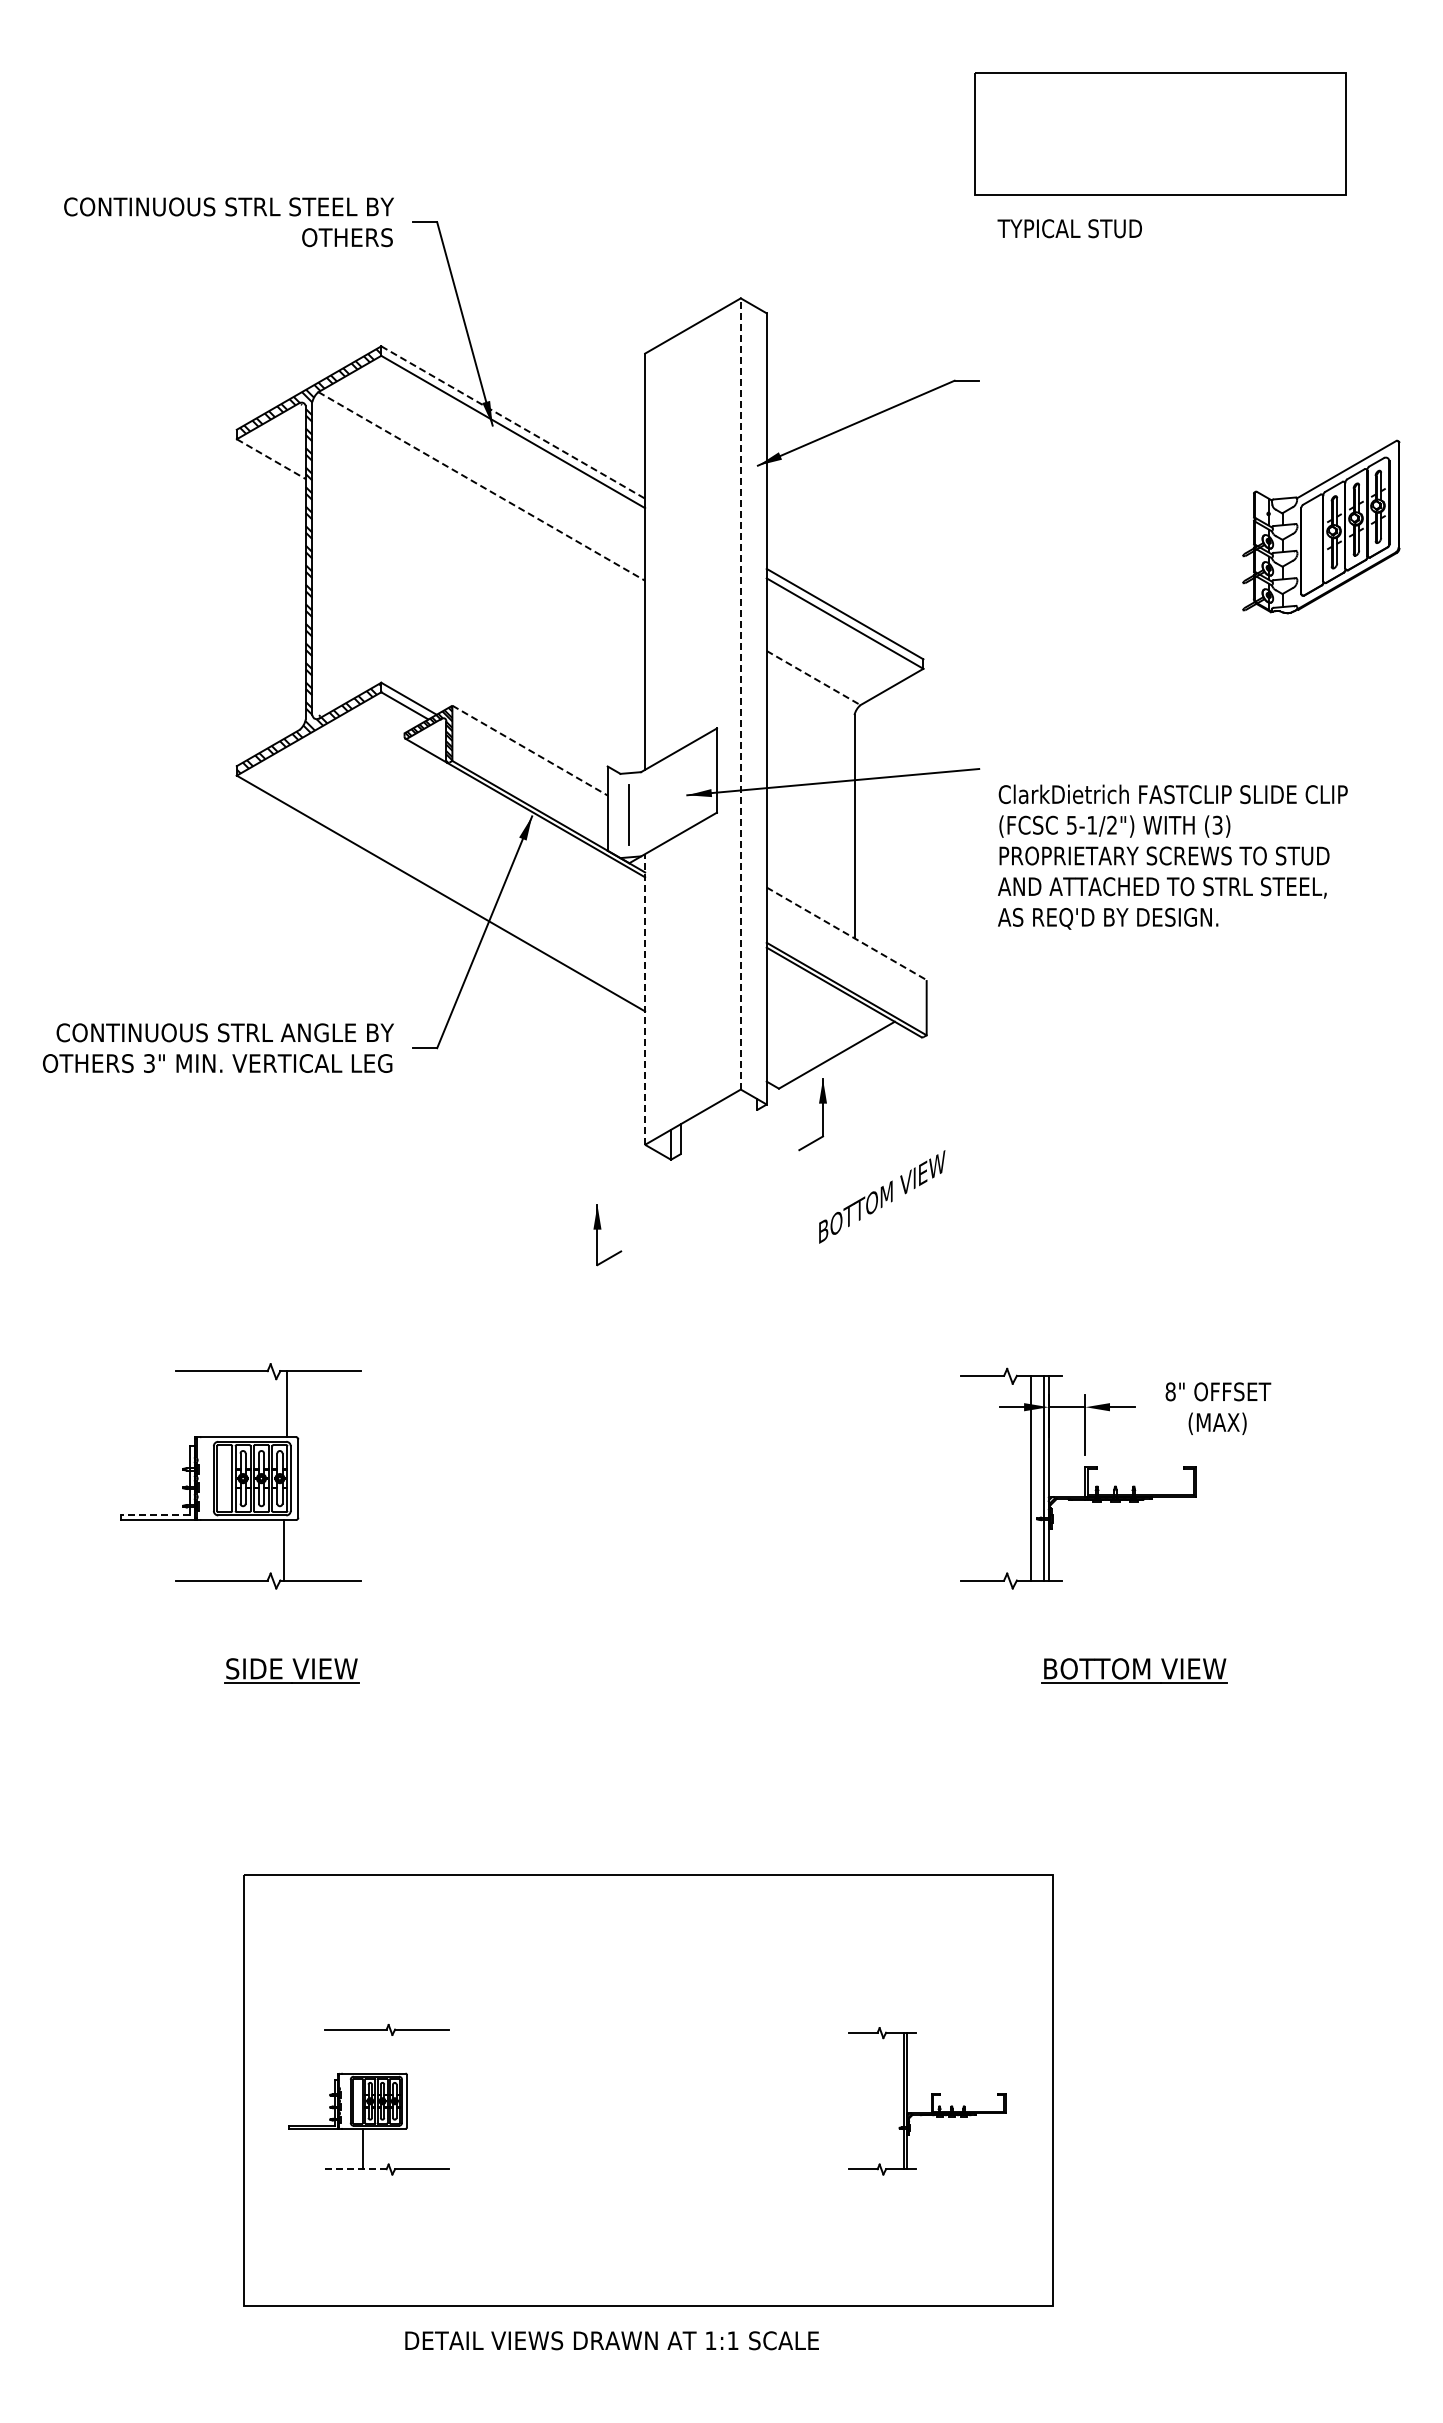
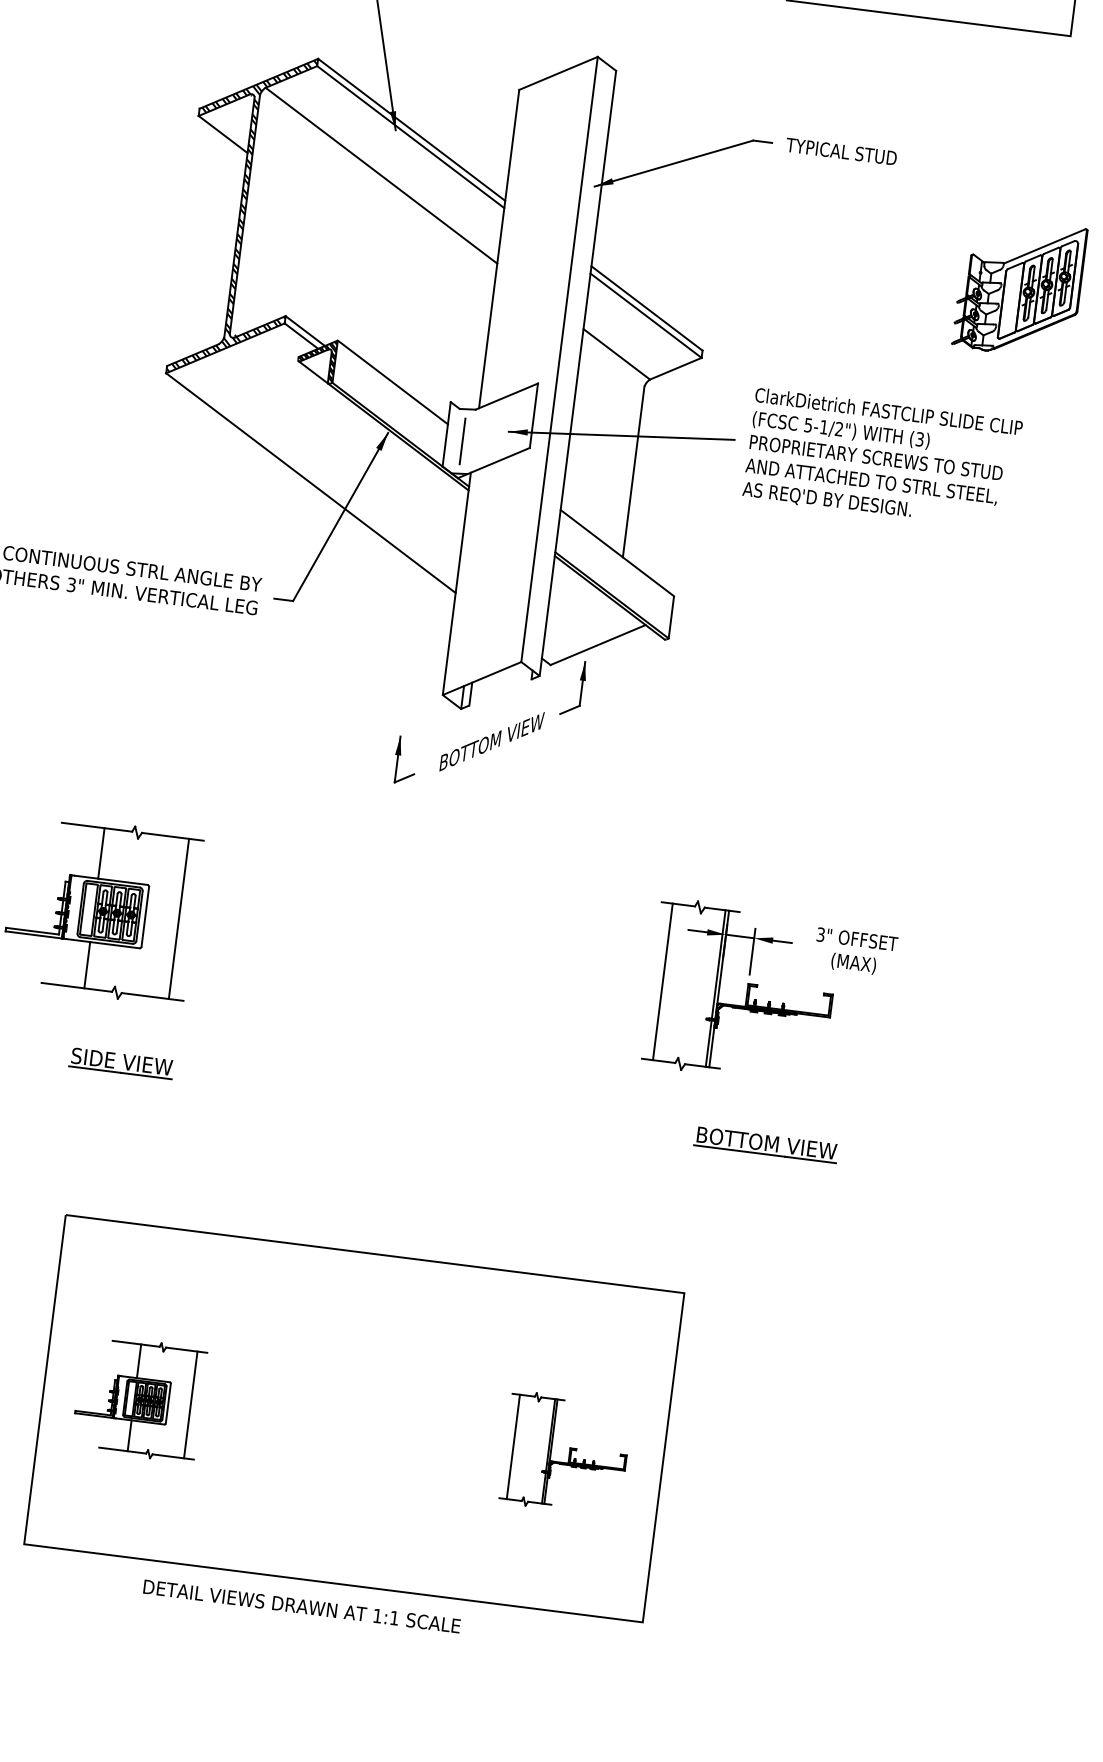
text: (1069, 228) -> (841, 151), moved
line: (513, 422) -> (411, 129), dashed -> solid
line: (271, 459) -> (223, 134), dashed -> solid
line: (481, 486) -> (381, 175), dashed -> solid
line: (814, 678) -> (617, 354), dashed -> solid
line: (740, 693) -> (559, 359), dashed -> solid
line: (530, 750) -> (393, 382), dashed -> solid
text: (1172, 856) -> (882, 458), moved
line: (847, 934) -> (617, 553), dashed -> solid
line: (645, 998) -> (457, 583), dashed -> solid
text: (882, 1196) -> (492, 741), moved
text: (1170, 1391) -> (820, 934), 8" -> 3"
line: (287, 1404) -> (101, 853), moved
line: (341, 1475) -> (178, 918), added
line: (1030, 1477) -> (662, 981), moved
line: (155, 1515) -> (32, 931), dashed -> solid
line: (284, 1550) -> (87, 965), moved
line: (362, 2051) -> (139, 1361), added
line: (436, 2099) -> (191, 1405), added
line: (858, 2100) -> (513, 1446), added
line: (355, 2169) -> (122, 1450), dashed -> solid

